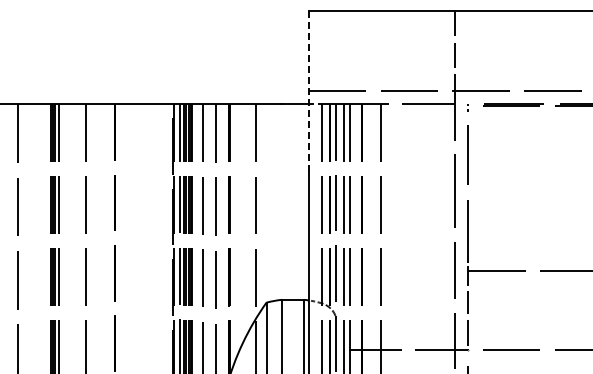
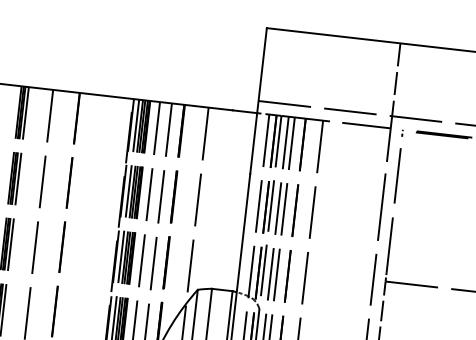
line: (308, 91) -> (258, 101), dashed -> solid

